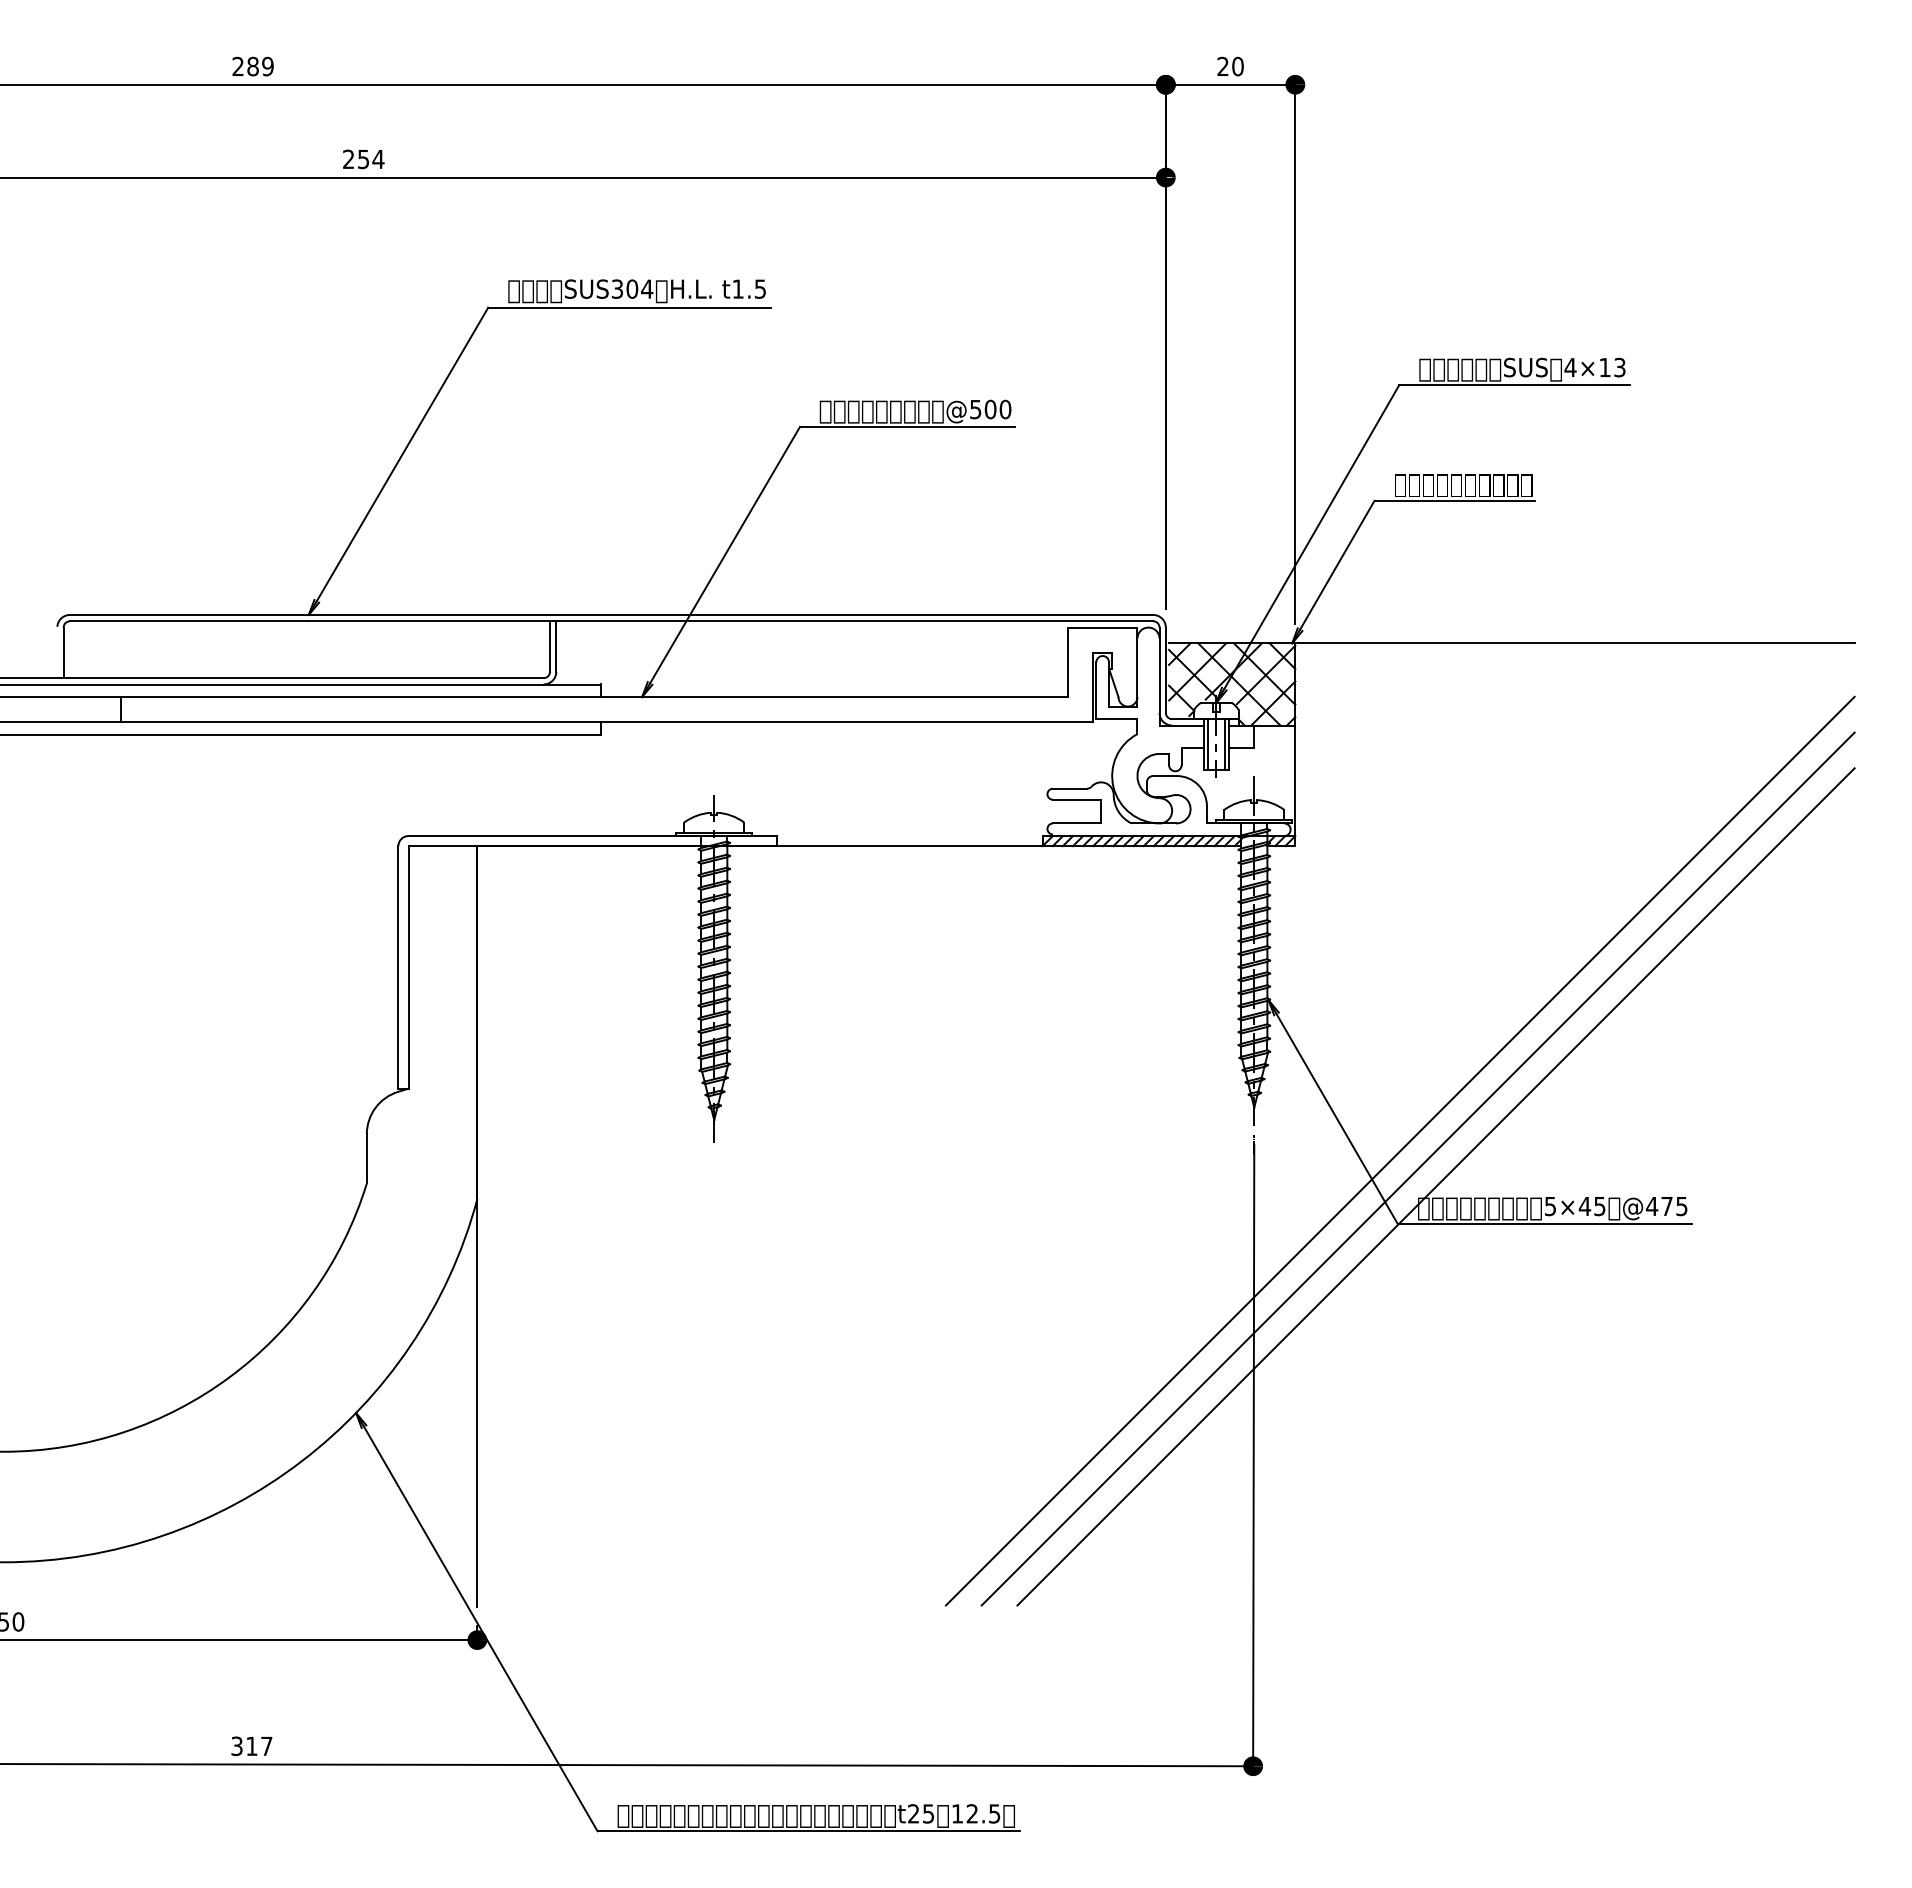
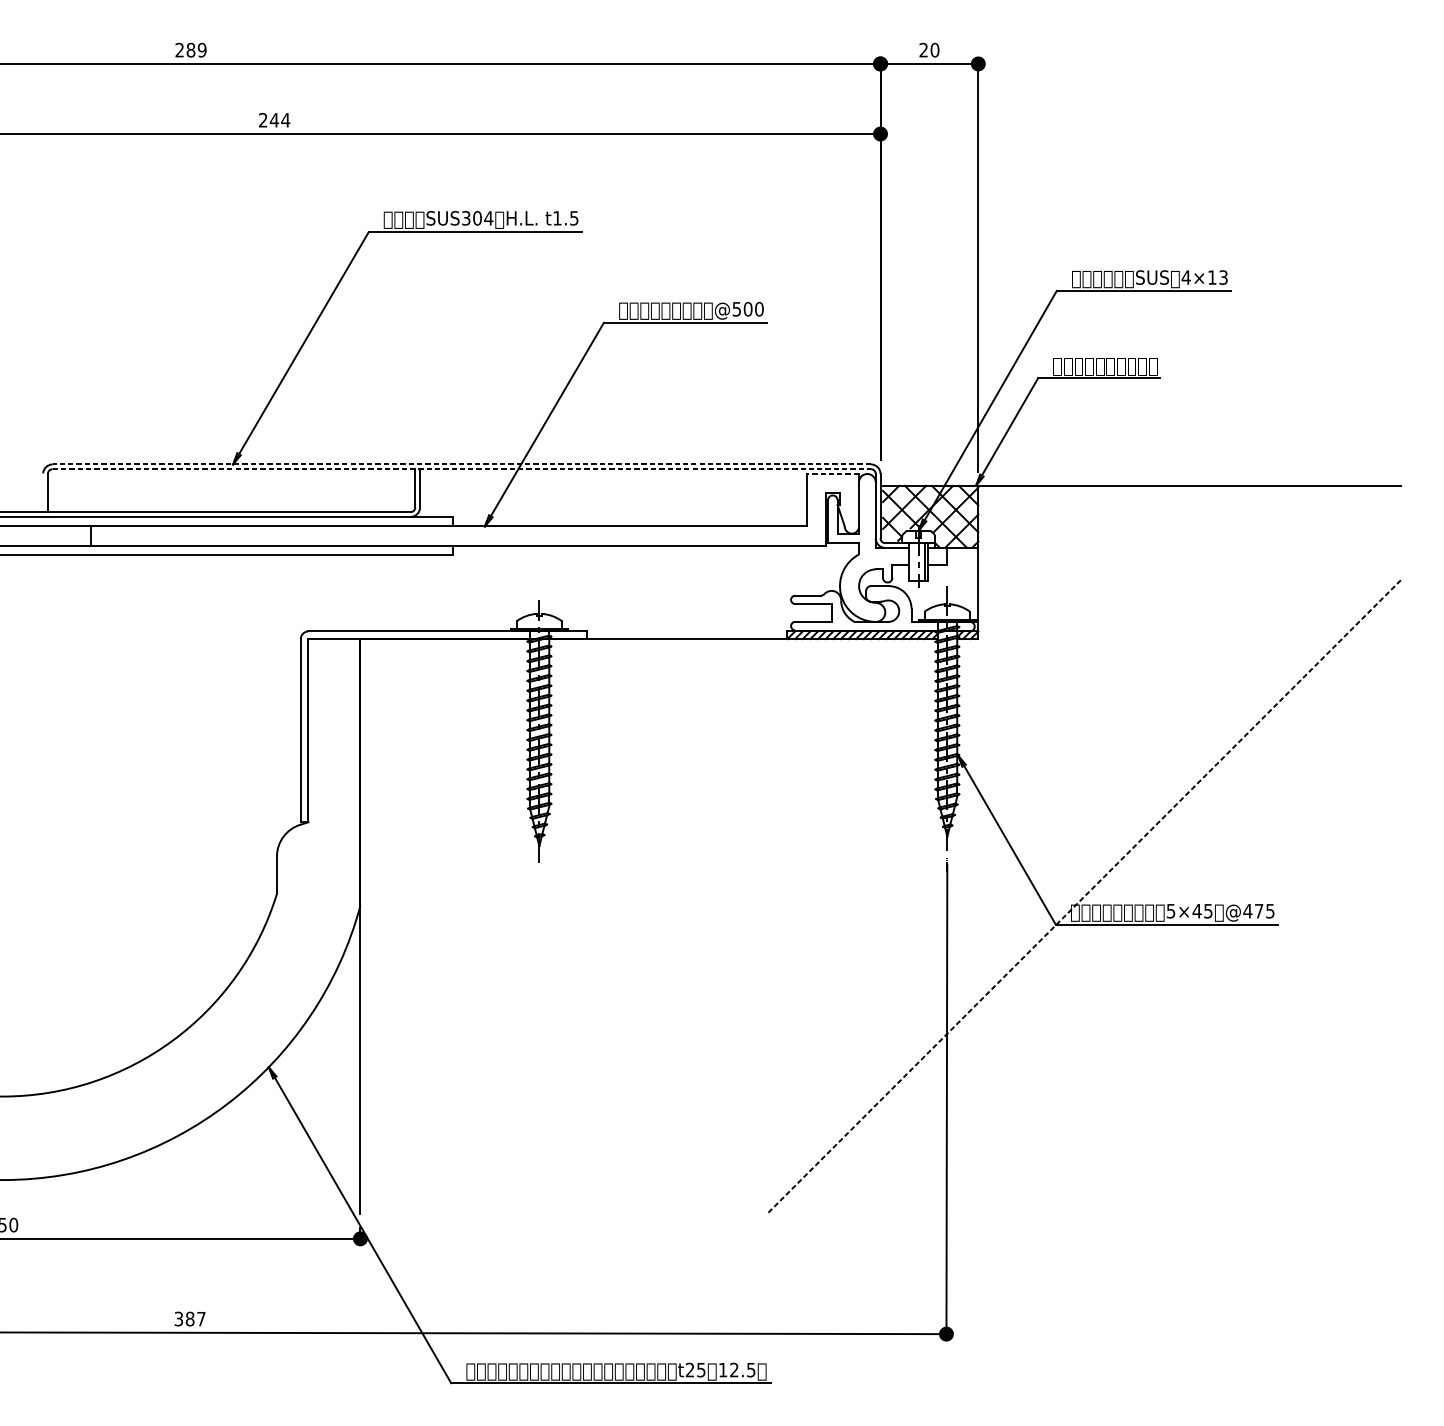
text: (363, 159) -> (274, 120), 254 -> 244
line: (611, 614) -> (461, 464), solid -> dashed
line: (611, 621) -> (461, 469), solid -> dashed
line: (1102, 627) -> (832, 473), solid -> dashed
line: (1208, 744) -> (912, 562), removed
line: (1399, 1150) -> (1057, 868), removed
line: (1417, 1168) -> (1070, 882), removed
line: (1435, 1187) -> (1084, 896), solid -> dashed
text: (251, 1746) -> (189, 1319), 317 -> 387

